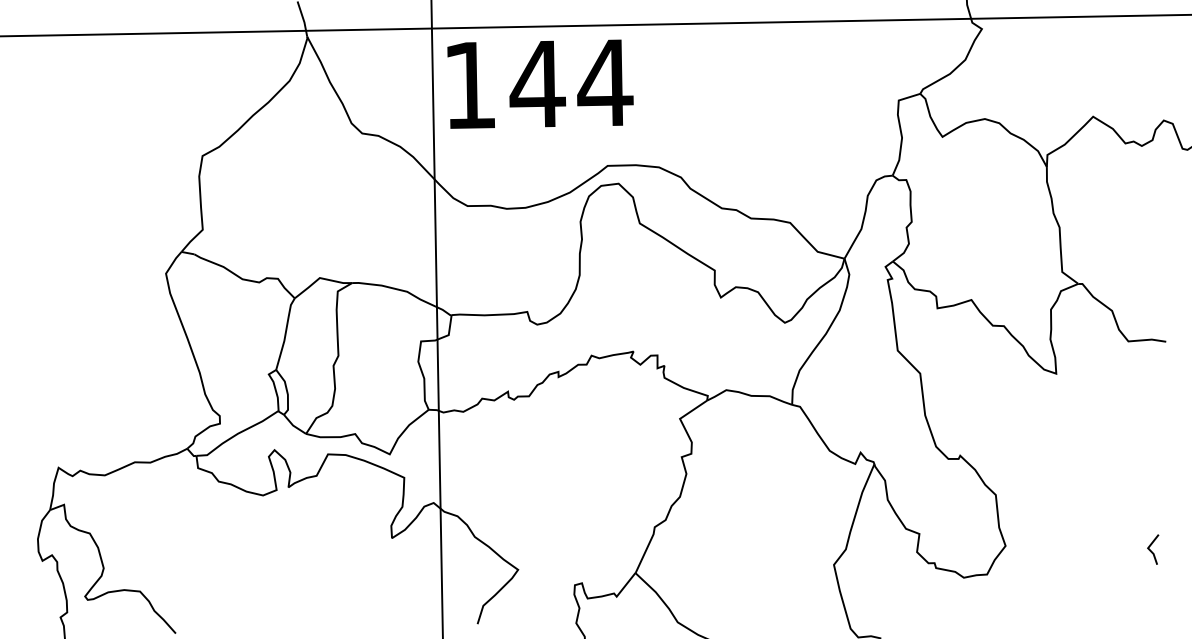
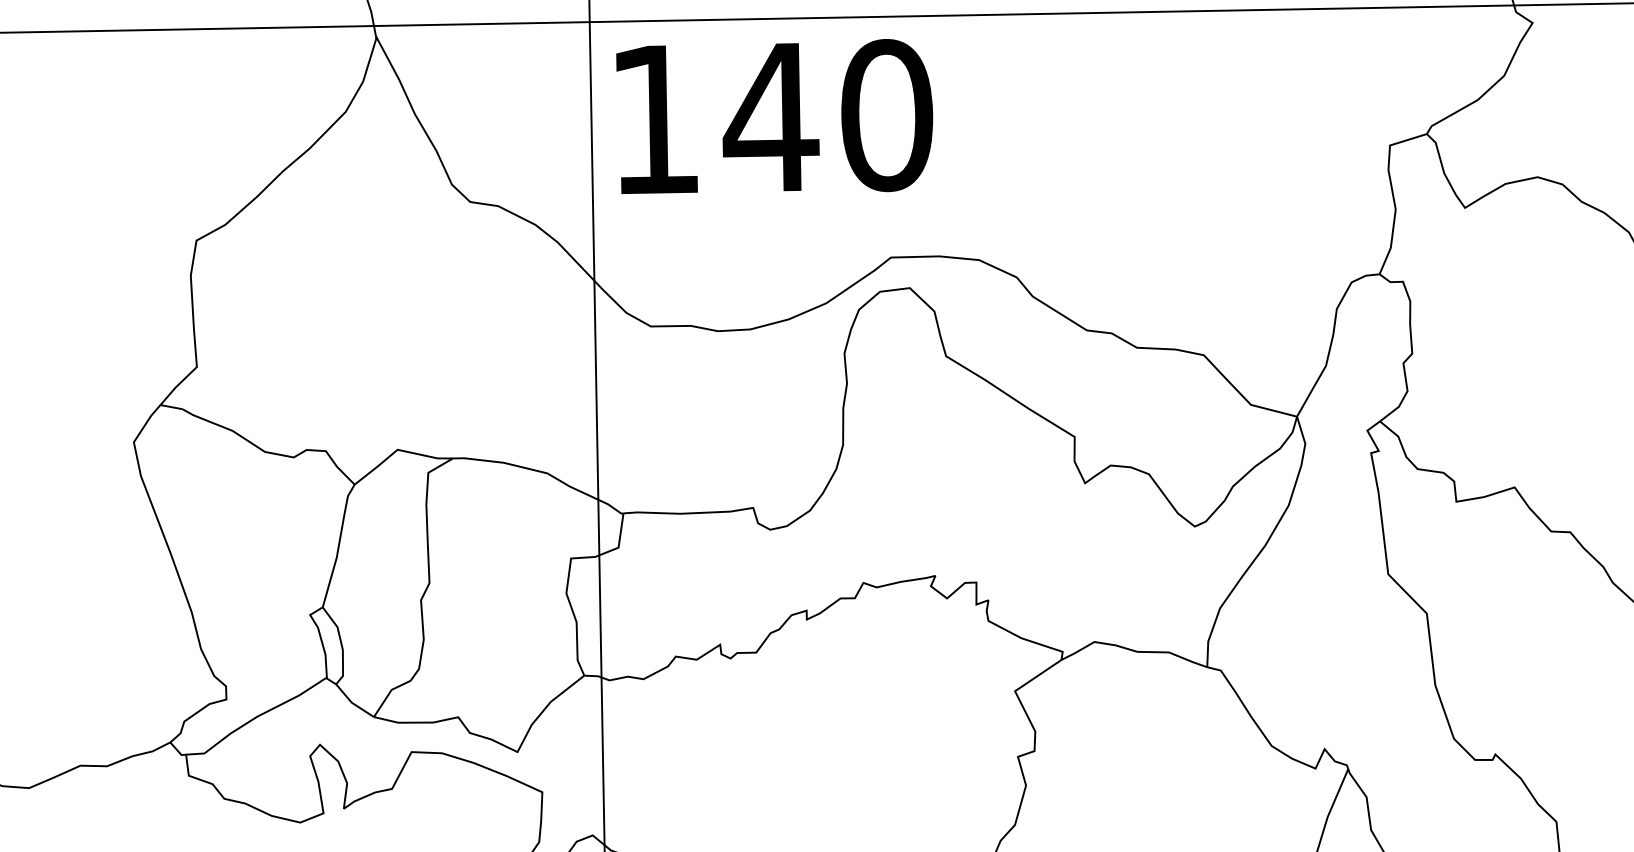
text: (605, 82) -> (887, 114), 144 -> 140

